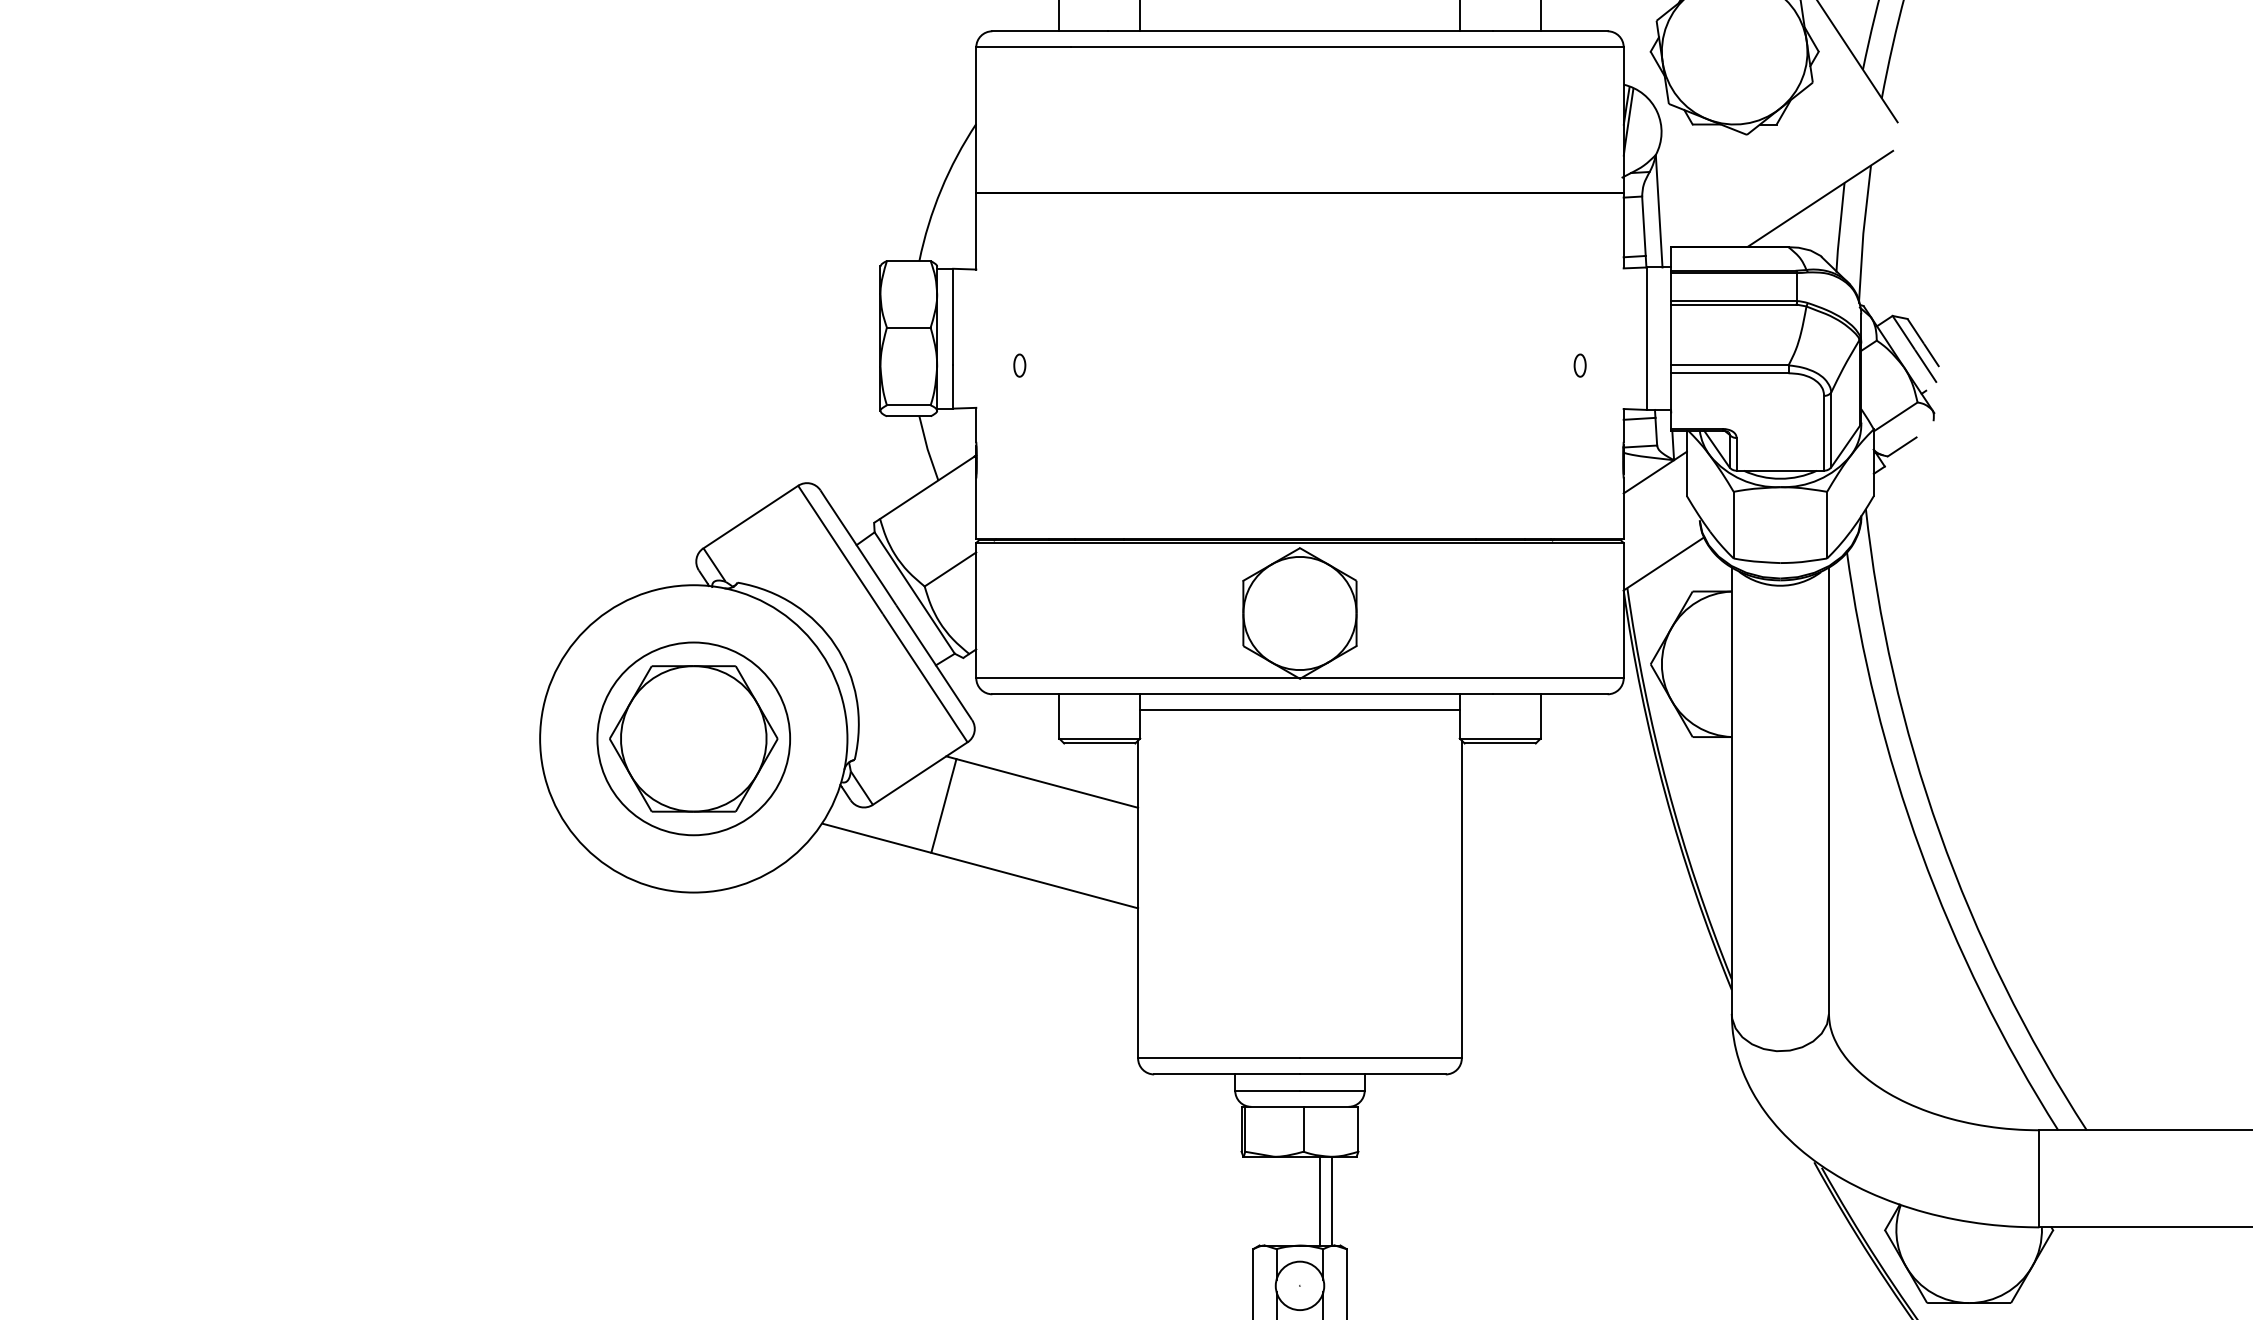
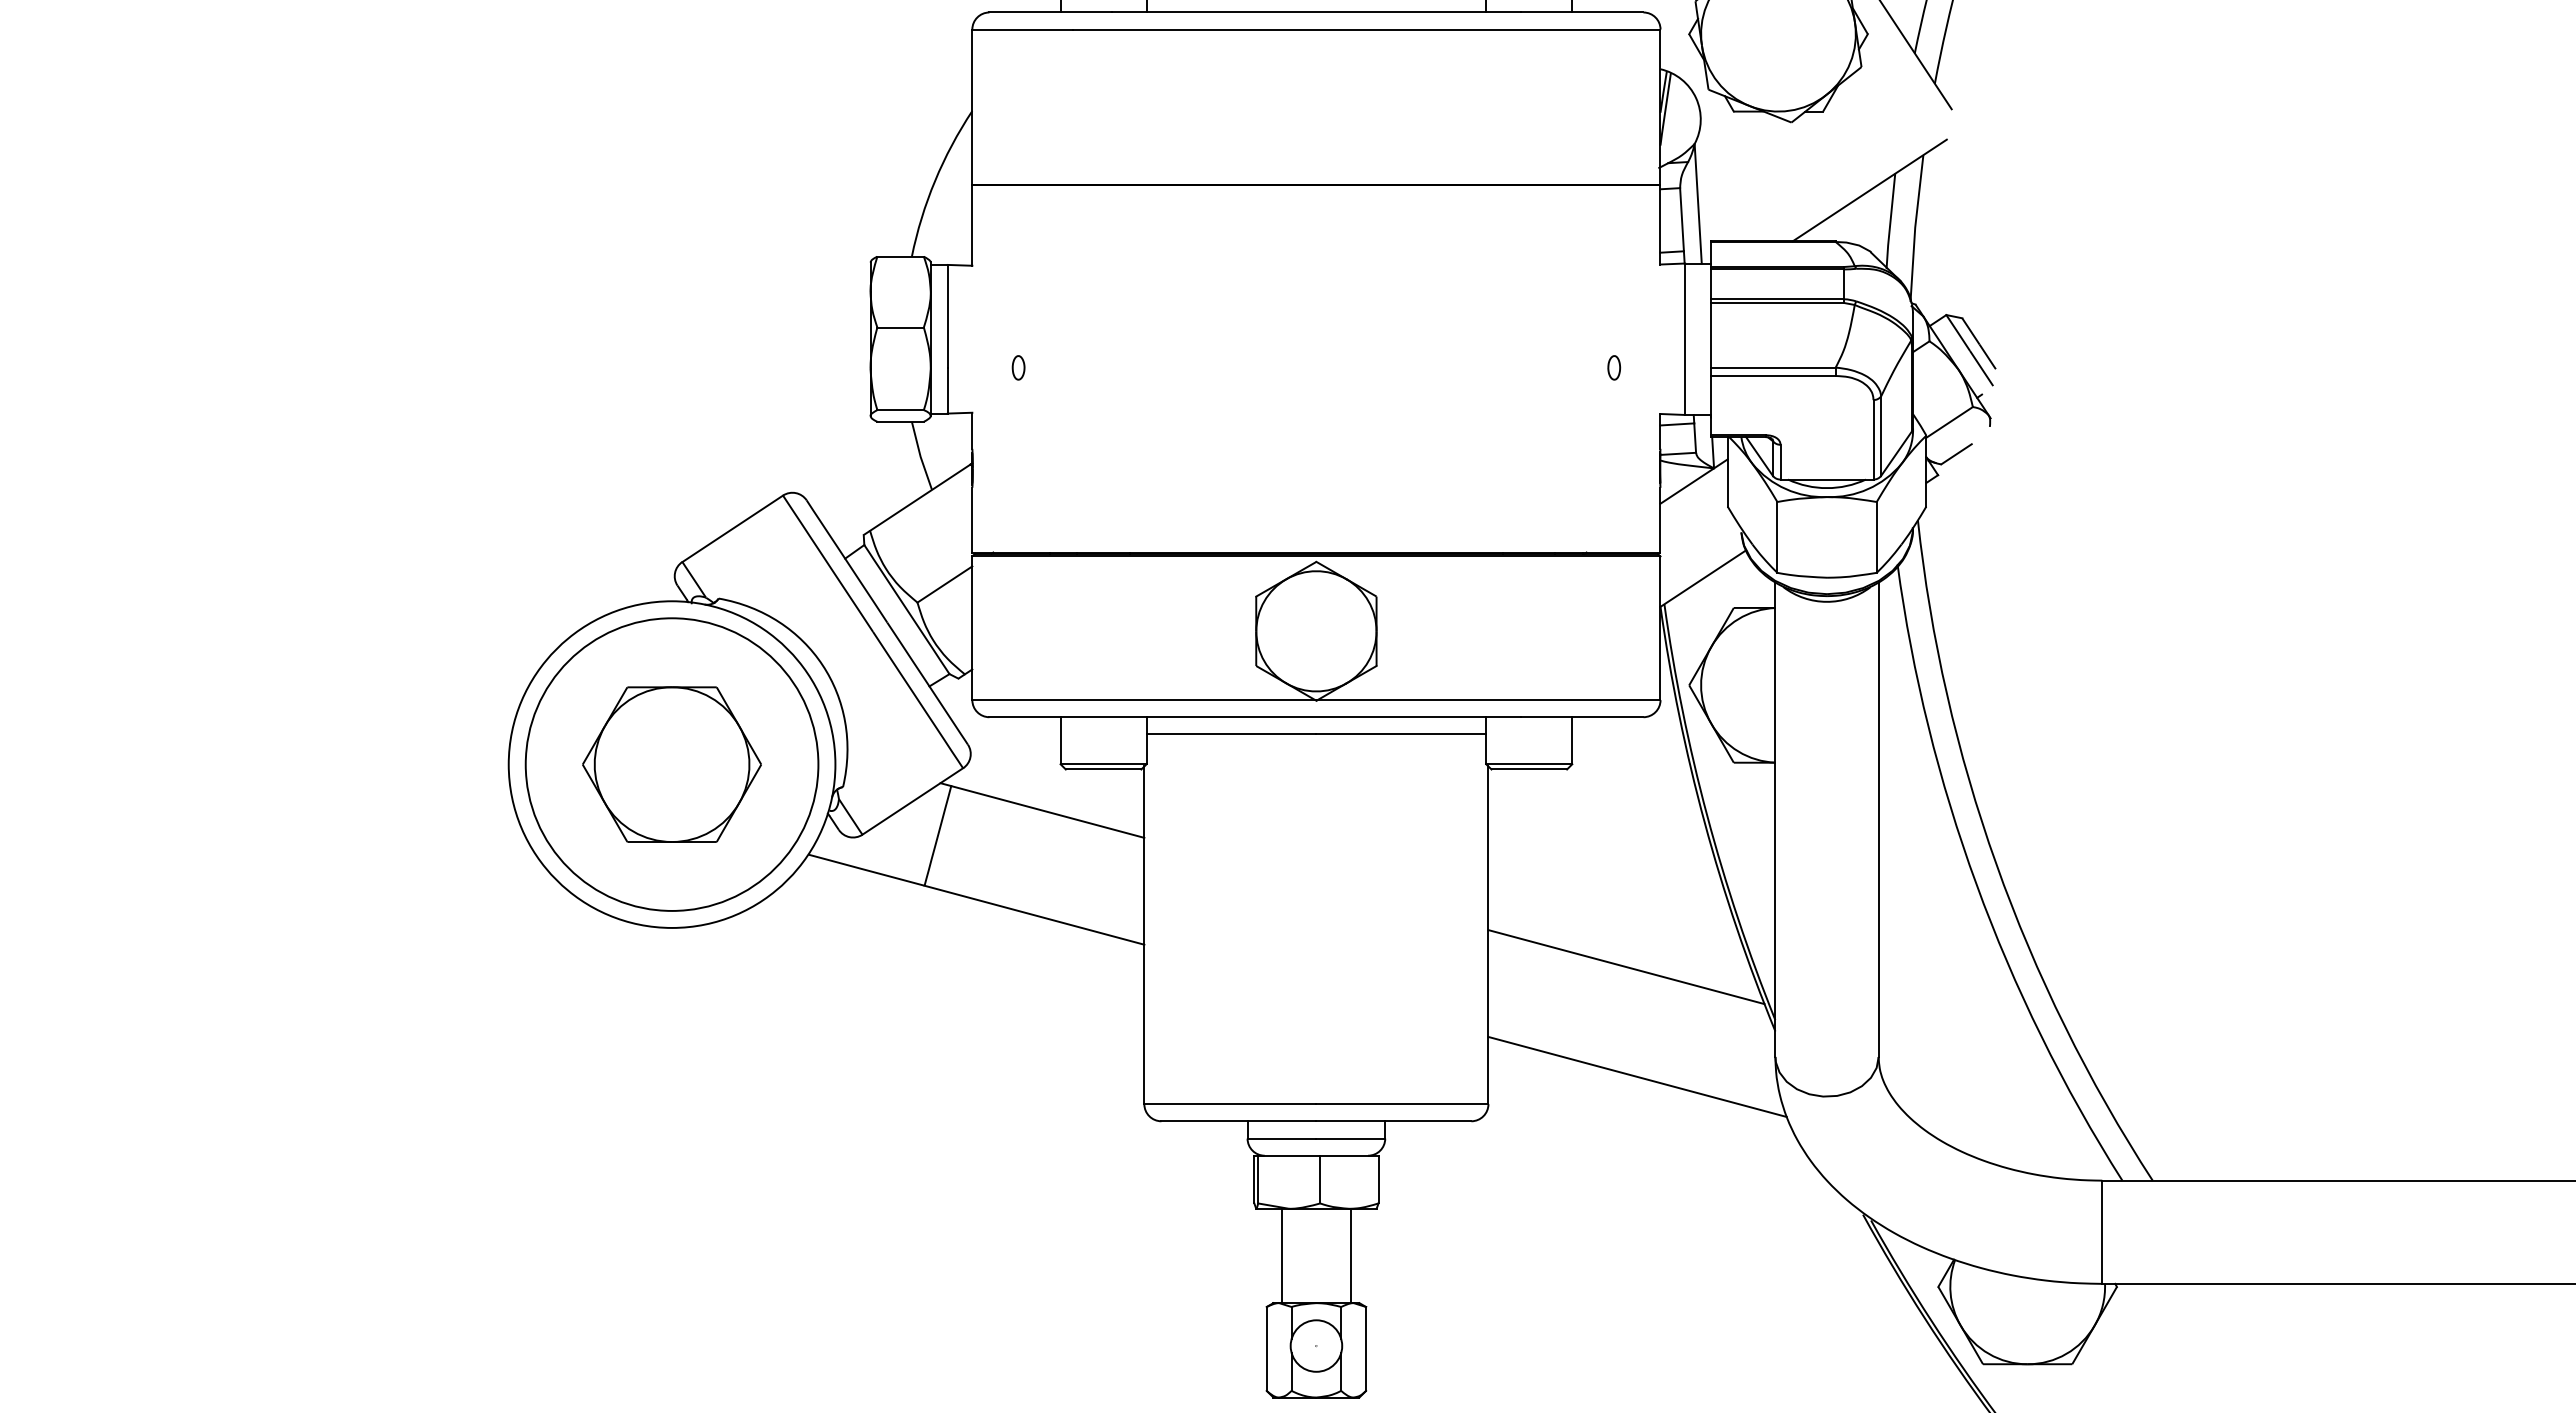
circle: (693, 738) -> (671, 764), size x1.43
line: (1591, 929) -> (1626, 967), added
line: (1602, 1032) -> (1637, 1076), added
line: (1319, 1200) -> (1282, 1255), moved

